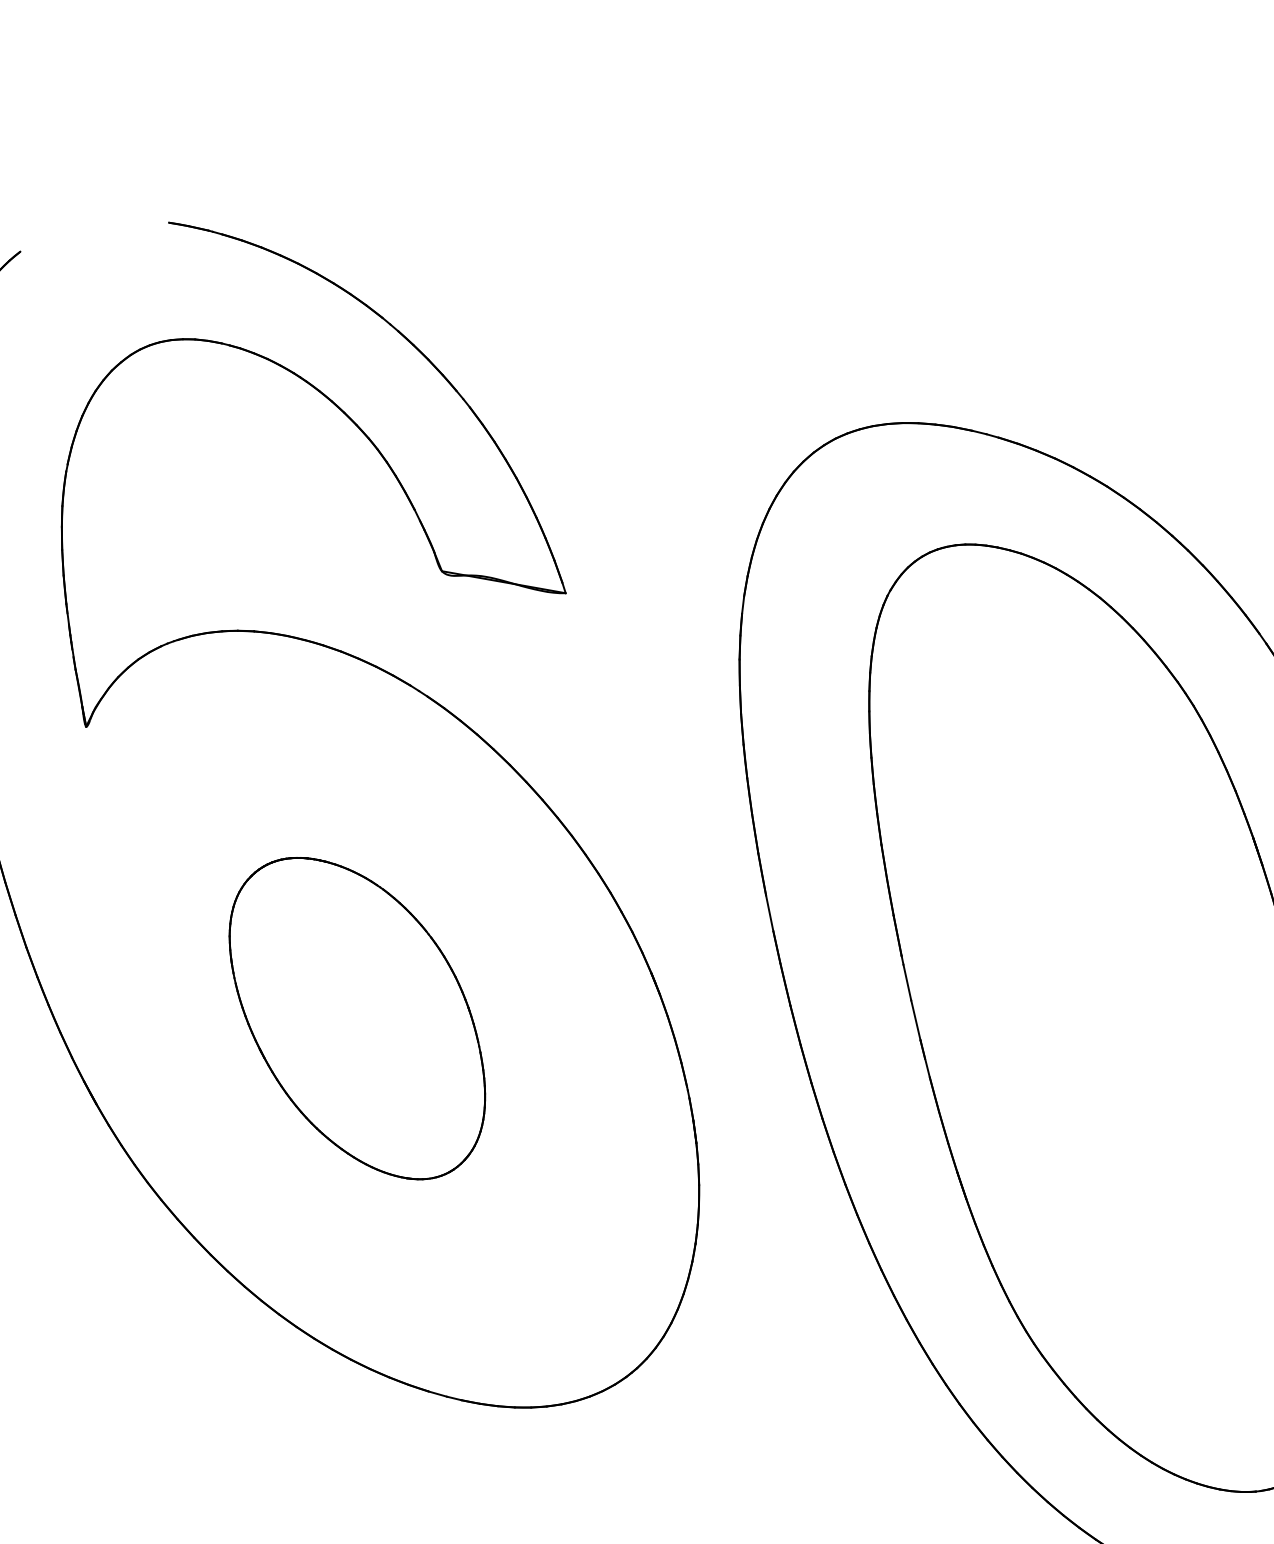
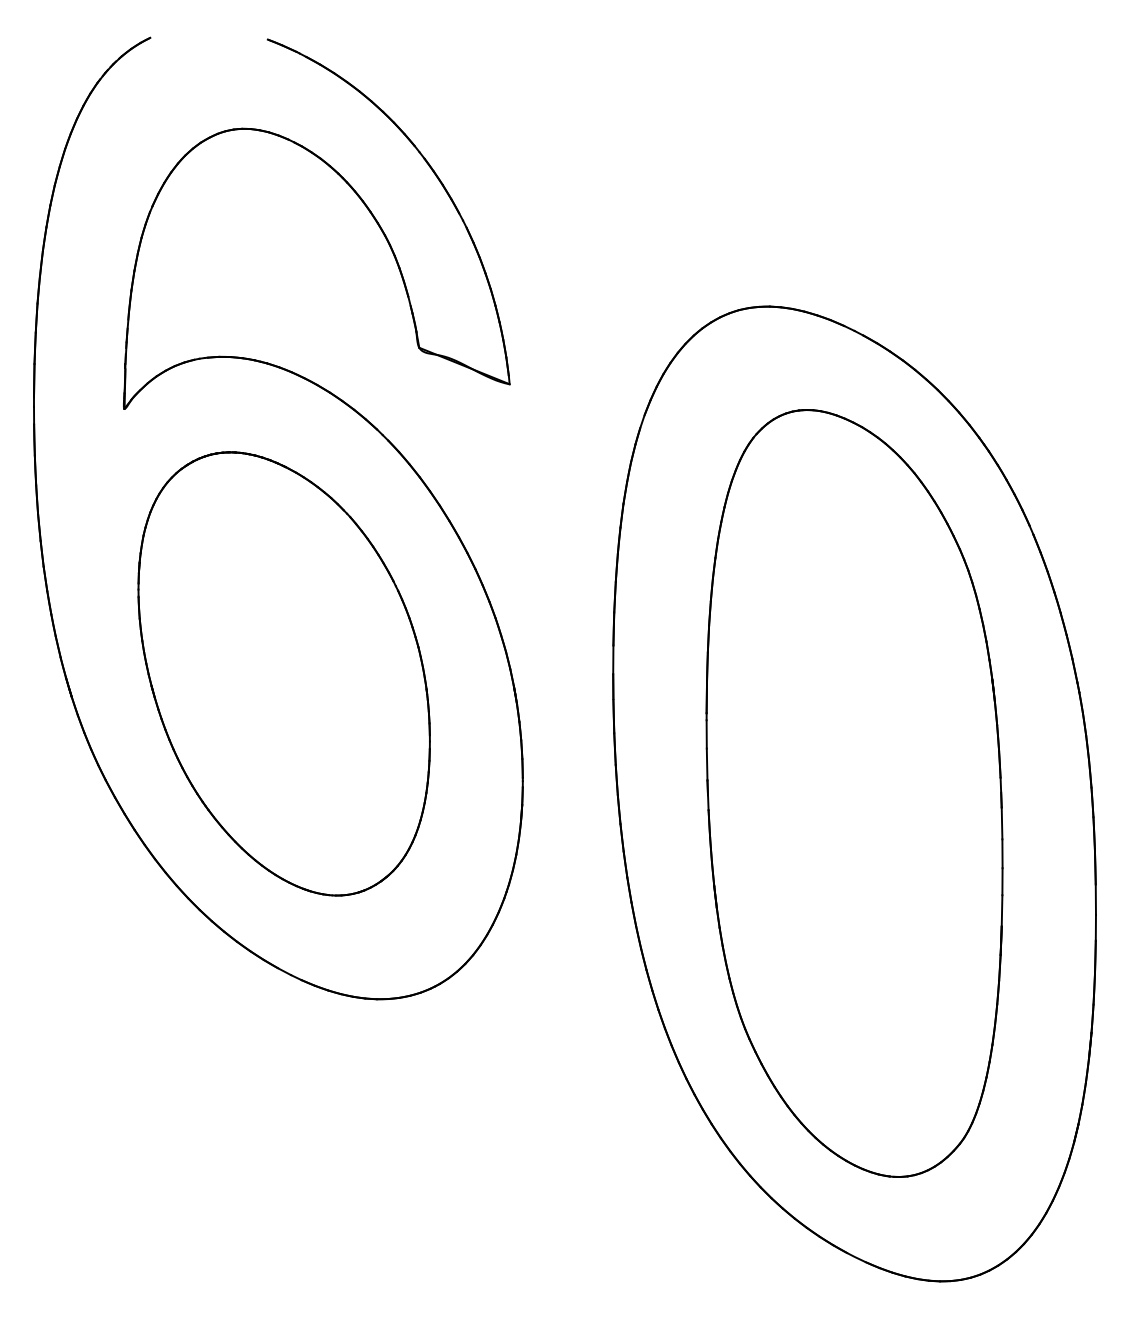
part: (357, 1018) -> (283, 673), size x1.67

